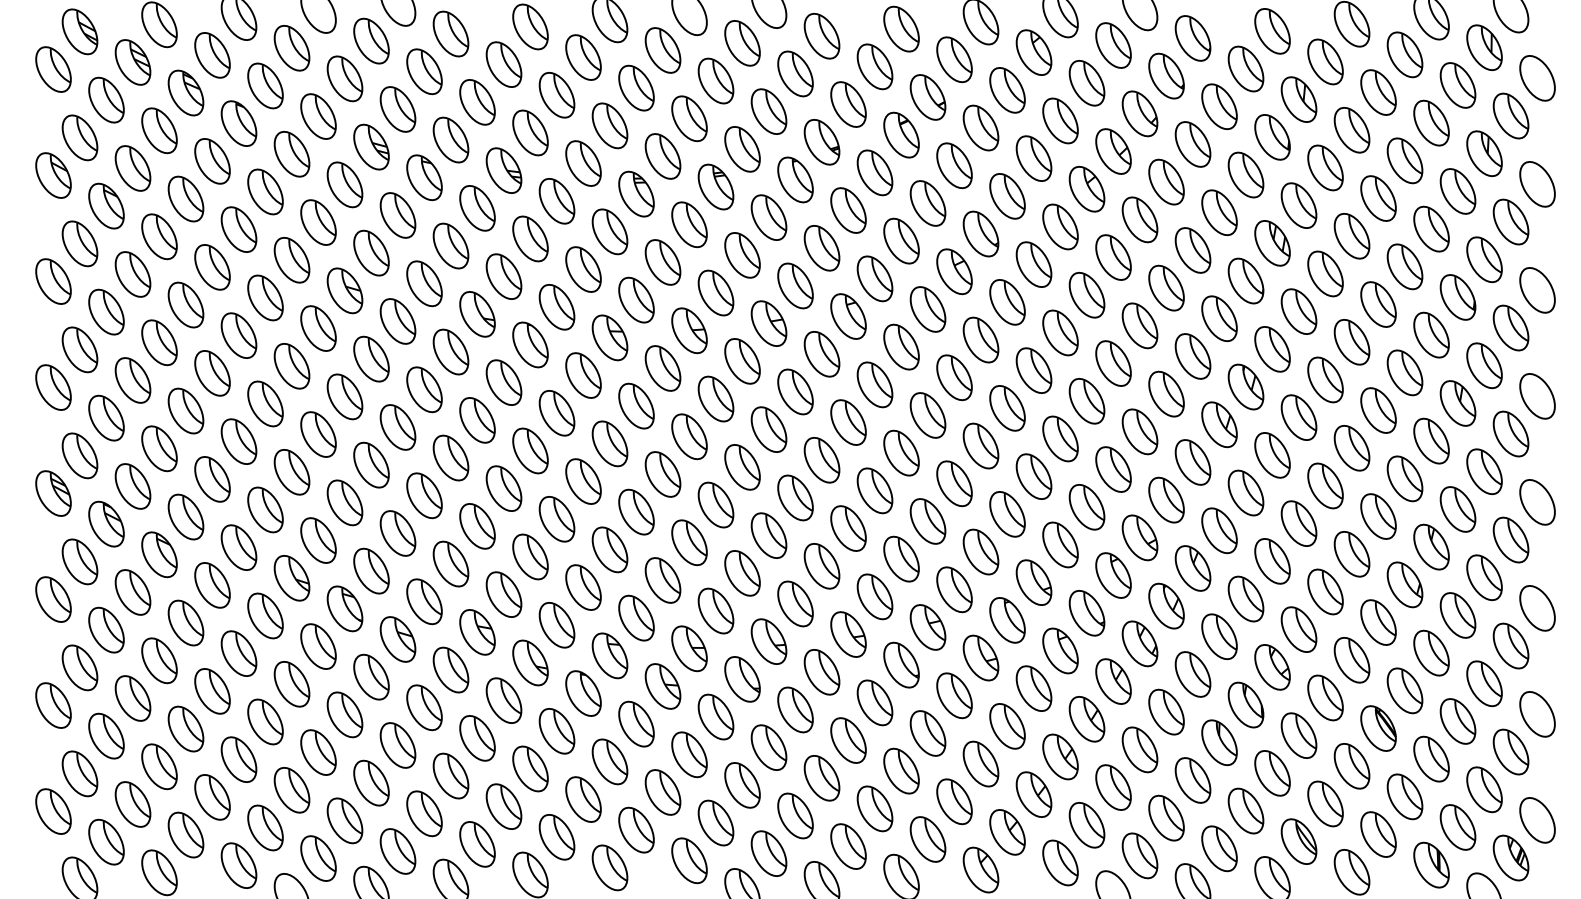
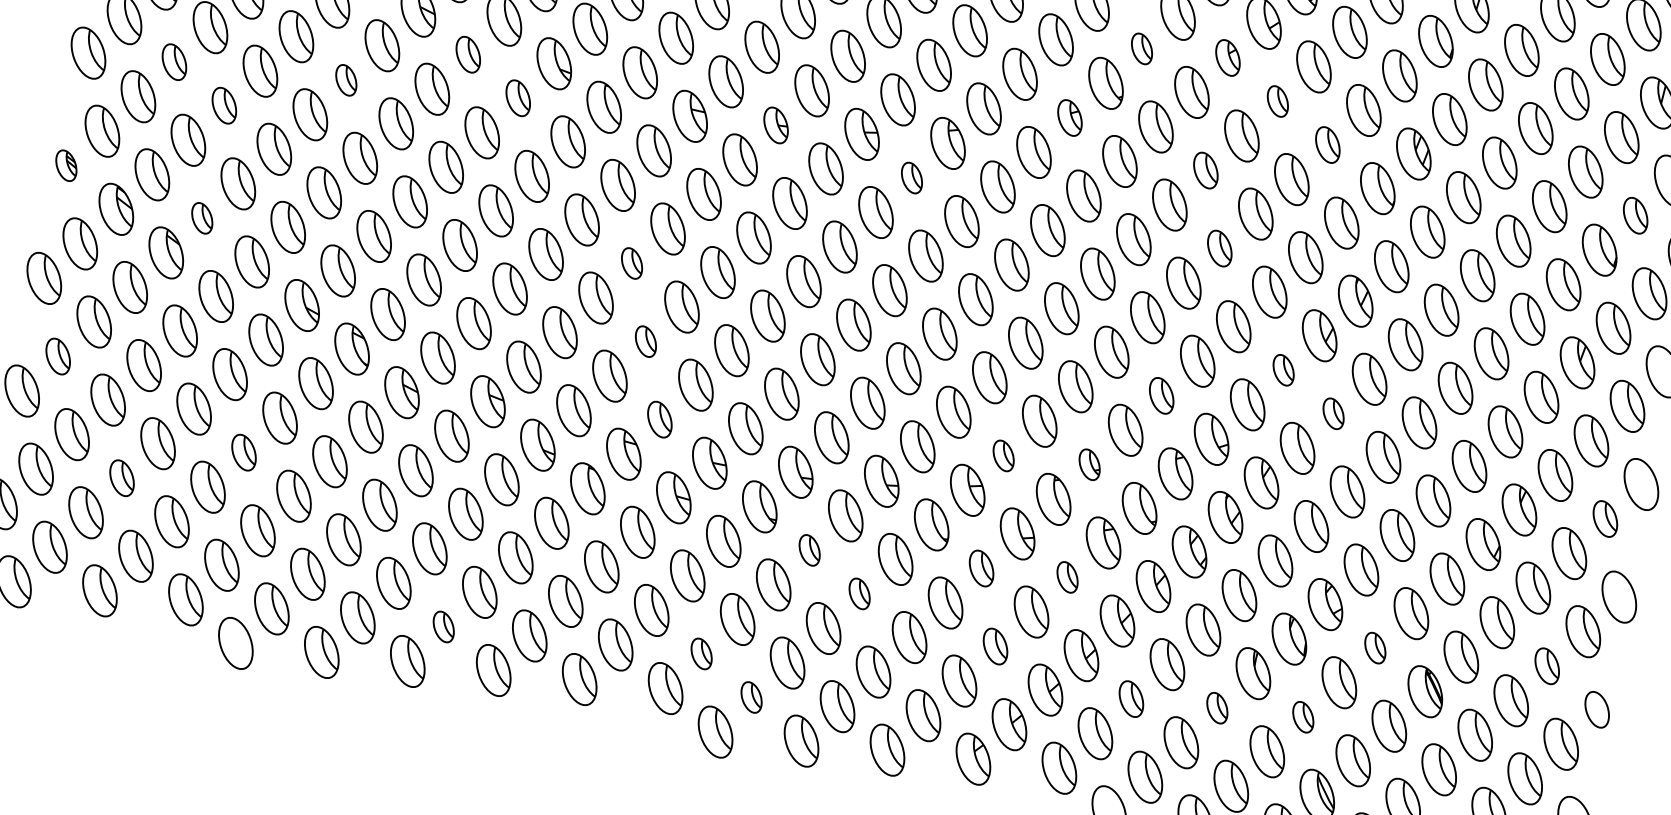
part: (1086, 189) -> (1227, 58), size x0.7
part: (1007, 196) -> (1141, 49), size x0.6
part: (1139, 219) -> (1277, 100), size x0.6
part: (1192, 250) -> (1327, 144), size x0.7
part: (1484, 259) -> (1635, 215), size x0.7
part: (954, 271) -> (1070, 117), size x0.7
part: (1086, 295) -> (1205, 170), size x0.7
part: (397, 321) -> (467, 54), size x0.7
part: (689, 330) -> (776, 125), size x0.7
part: (450, 351) -> (517, 97), size x0.7
part: (821, 354) -> (911, 178), size x0.6
part: (1113, 363) -> (1219, 248), size x0.7
part: (291, 366) -> (345, 80), size x0.6
part: (132, 380) -> (173, 62), size x0.7
part: (185, 410) -> (223, 105), size x0.7
part: (1192, 462) -> (1283, 370), size x0.6
part: (583, 481) -> (632, 263), size x0.6
part: (1245, 492) -> (1333, 413), size x0.6
part: (53, 493) -> (66, 165), size x0.6
part: (1086, 507) -> (1161, 395), size x0.7
part: (185, 516) -> (201, 217), size x0.6
part: (1510, 539) -> (1604, 518), size x0.7
part: (609, 549) -> (645, 341), size x0.6
part: (1033, 582) -> (1089, 464), size x0.6
part: (954, 589) -> (1003, 455), size x0.6
part: (636, 617) -> (660, 419), size x0.7
part: (79, 667) -> (57, 356), size x0.7
part: (1484, 683) -> (1547, 665), size x0.7
part: (1033, 688) -> (1067, 577), size x0.6
part: (954, 695) -> (981, 568), size x0.7
part: (1325, 697) -> (1375, 647), size x0.6
part: (795, 709) -> (809, 549), size x0.6
part: (1537, 714) -> (1597, 709), size x0.7
part: (265, 721) -> (244, 452), size x0.7
part: (848, 740) -> (859, 593), size x0.6
part: (980, 763) -> (995, 645), size x0.7
part: (159, 766) -> (122, 477), size x0.7
part: (1272, 773) -> (1303, 717), size x0.6
part: (1192, 780) -> (1216, 708), size x0.6
part: (1113, 787) -> (1131, 699), size x0.7
part: (715, 822) -> (701, 653), size x0.6
part: (477, 844) -> (443, 627), size x0.6
part: (768, 853) -> (751, 697), size x0.6

